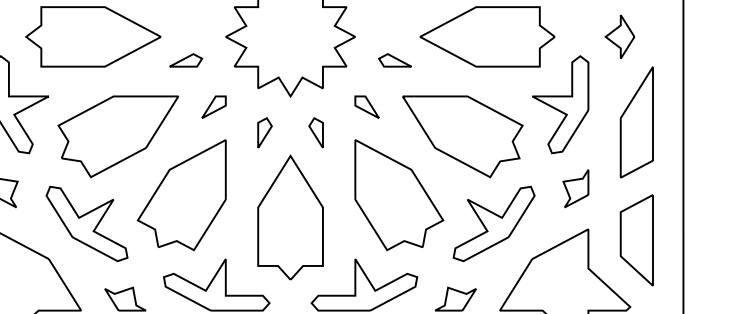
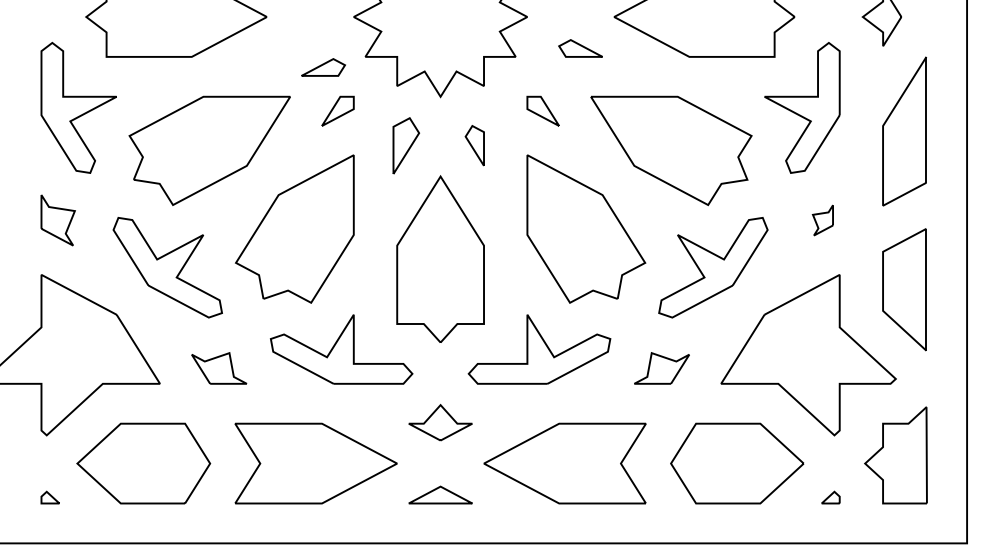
part: (186, 60) -> (323, 67), moved
part: (265, 132) -> (406, 145), size x1.4
part: (575, 188) -> (822, 220), size x0.6

